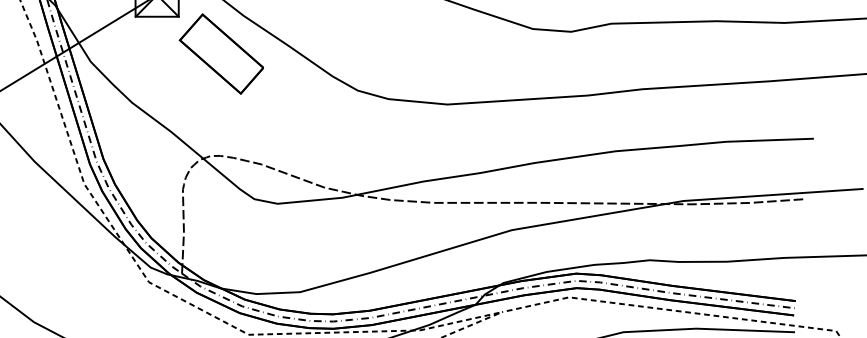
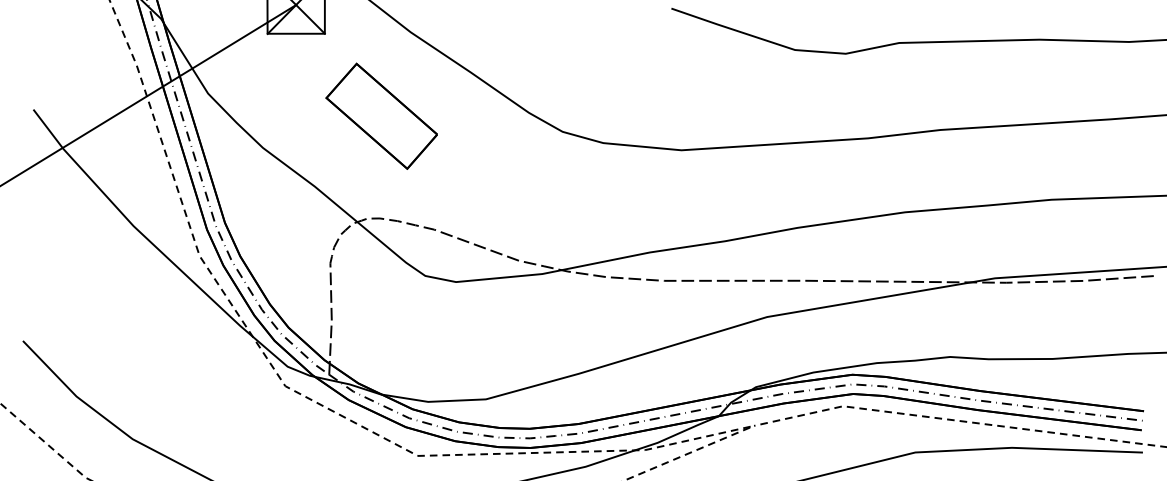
part: (221, 53) -> (381, 115), moved

